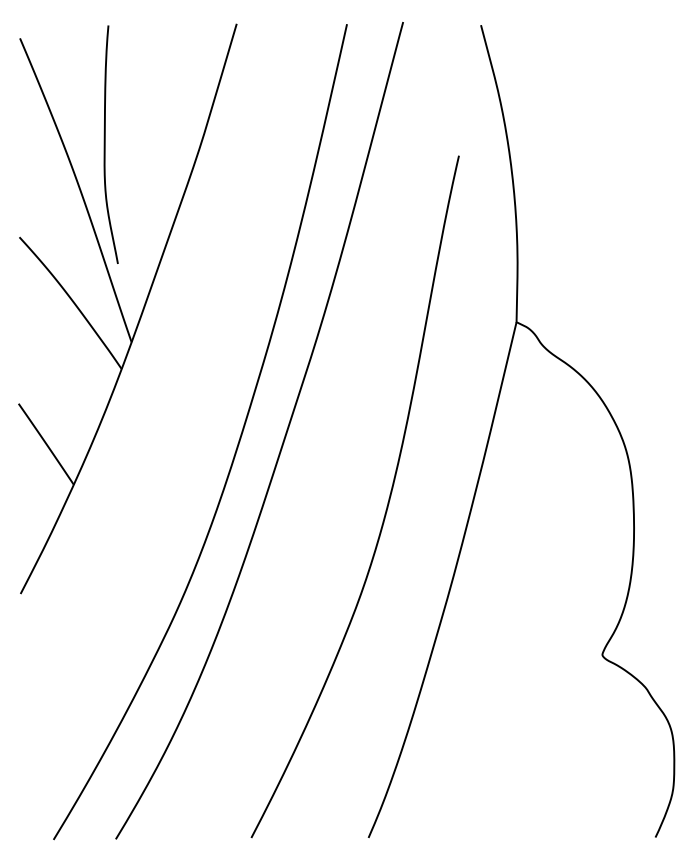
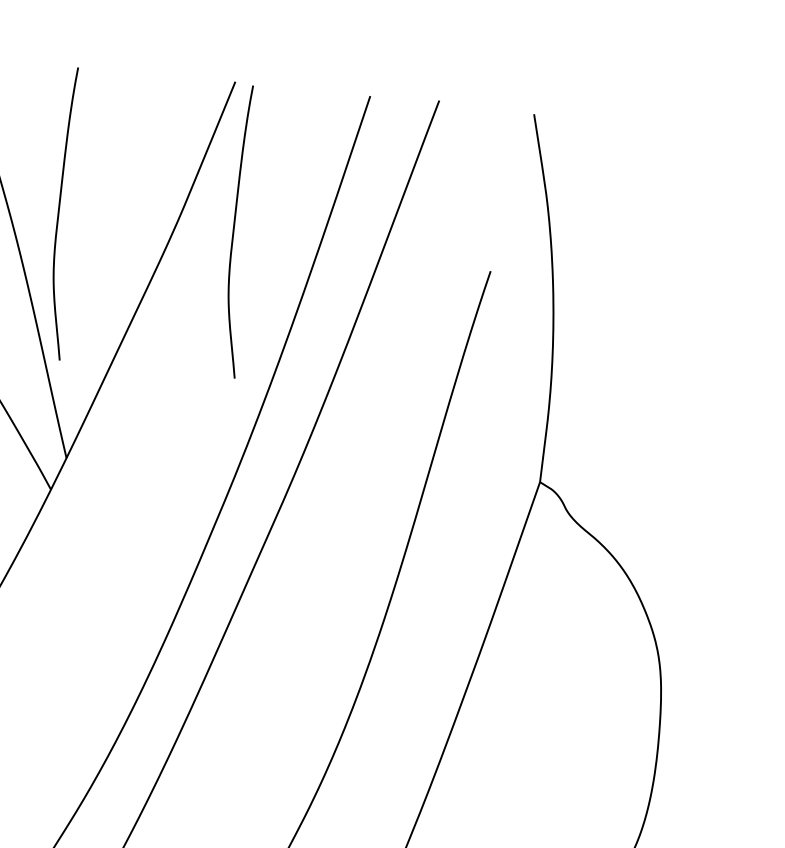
curve: (248, 144) -> (234, 230), added

